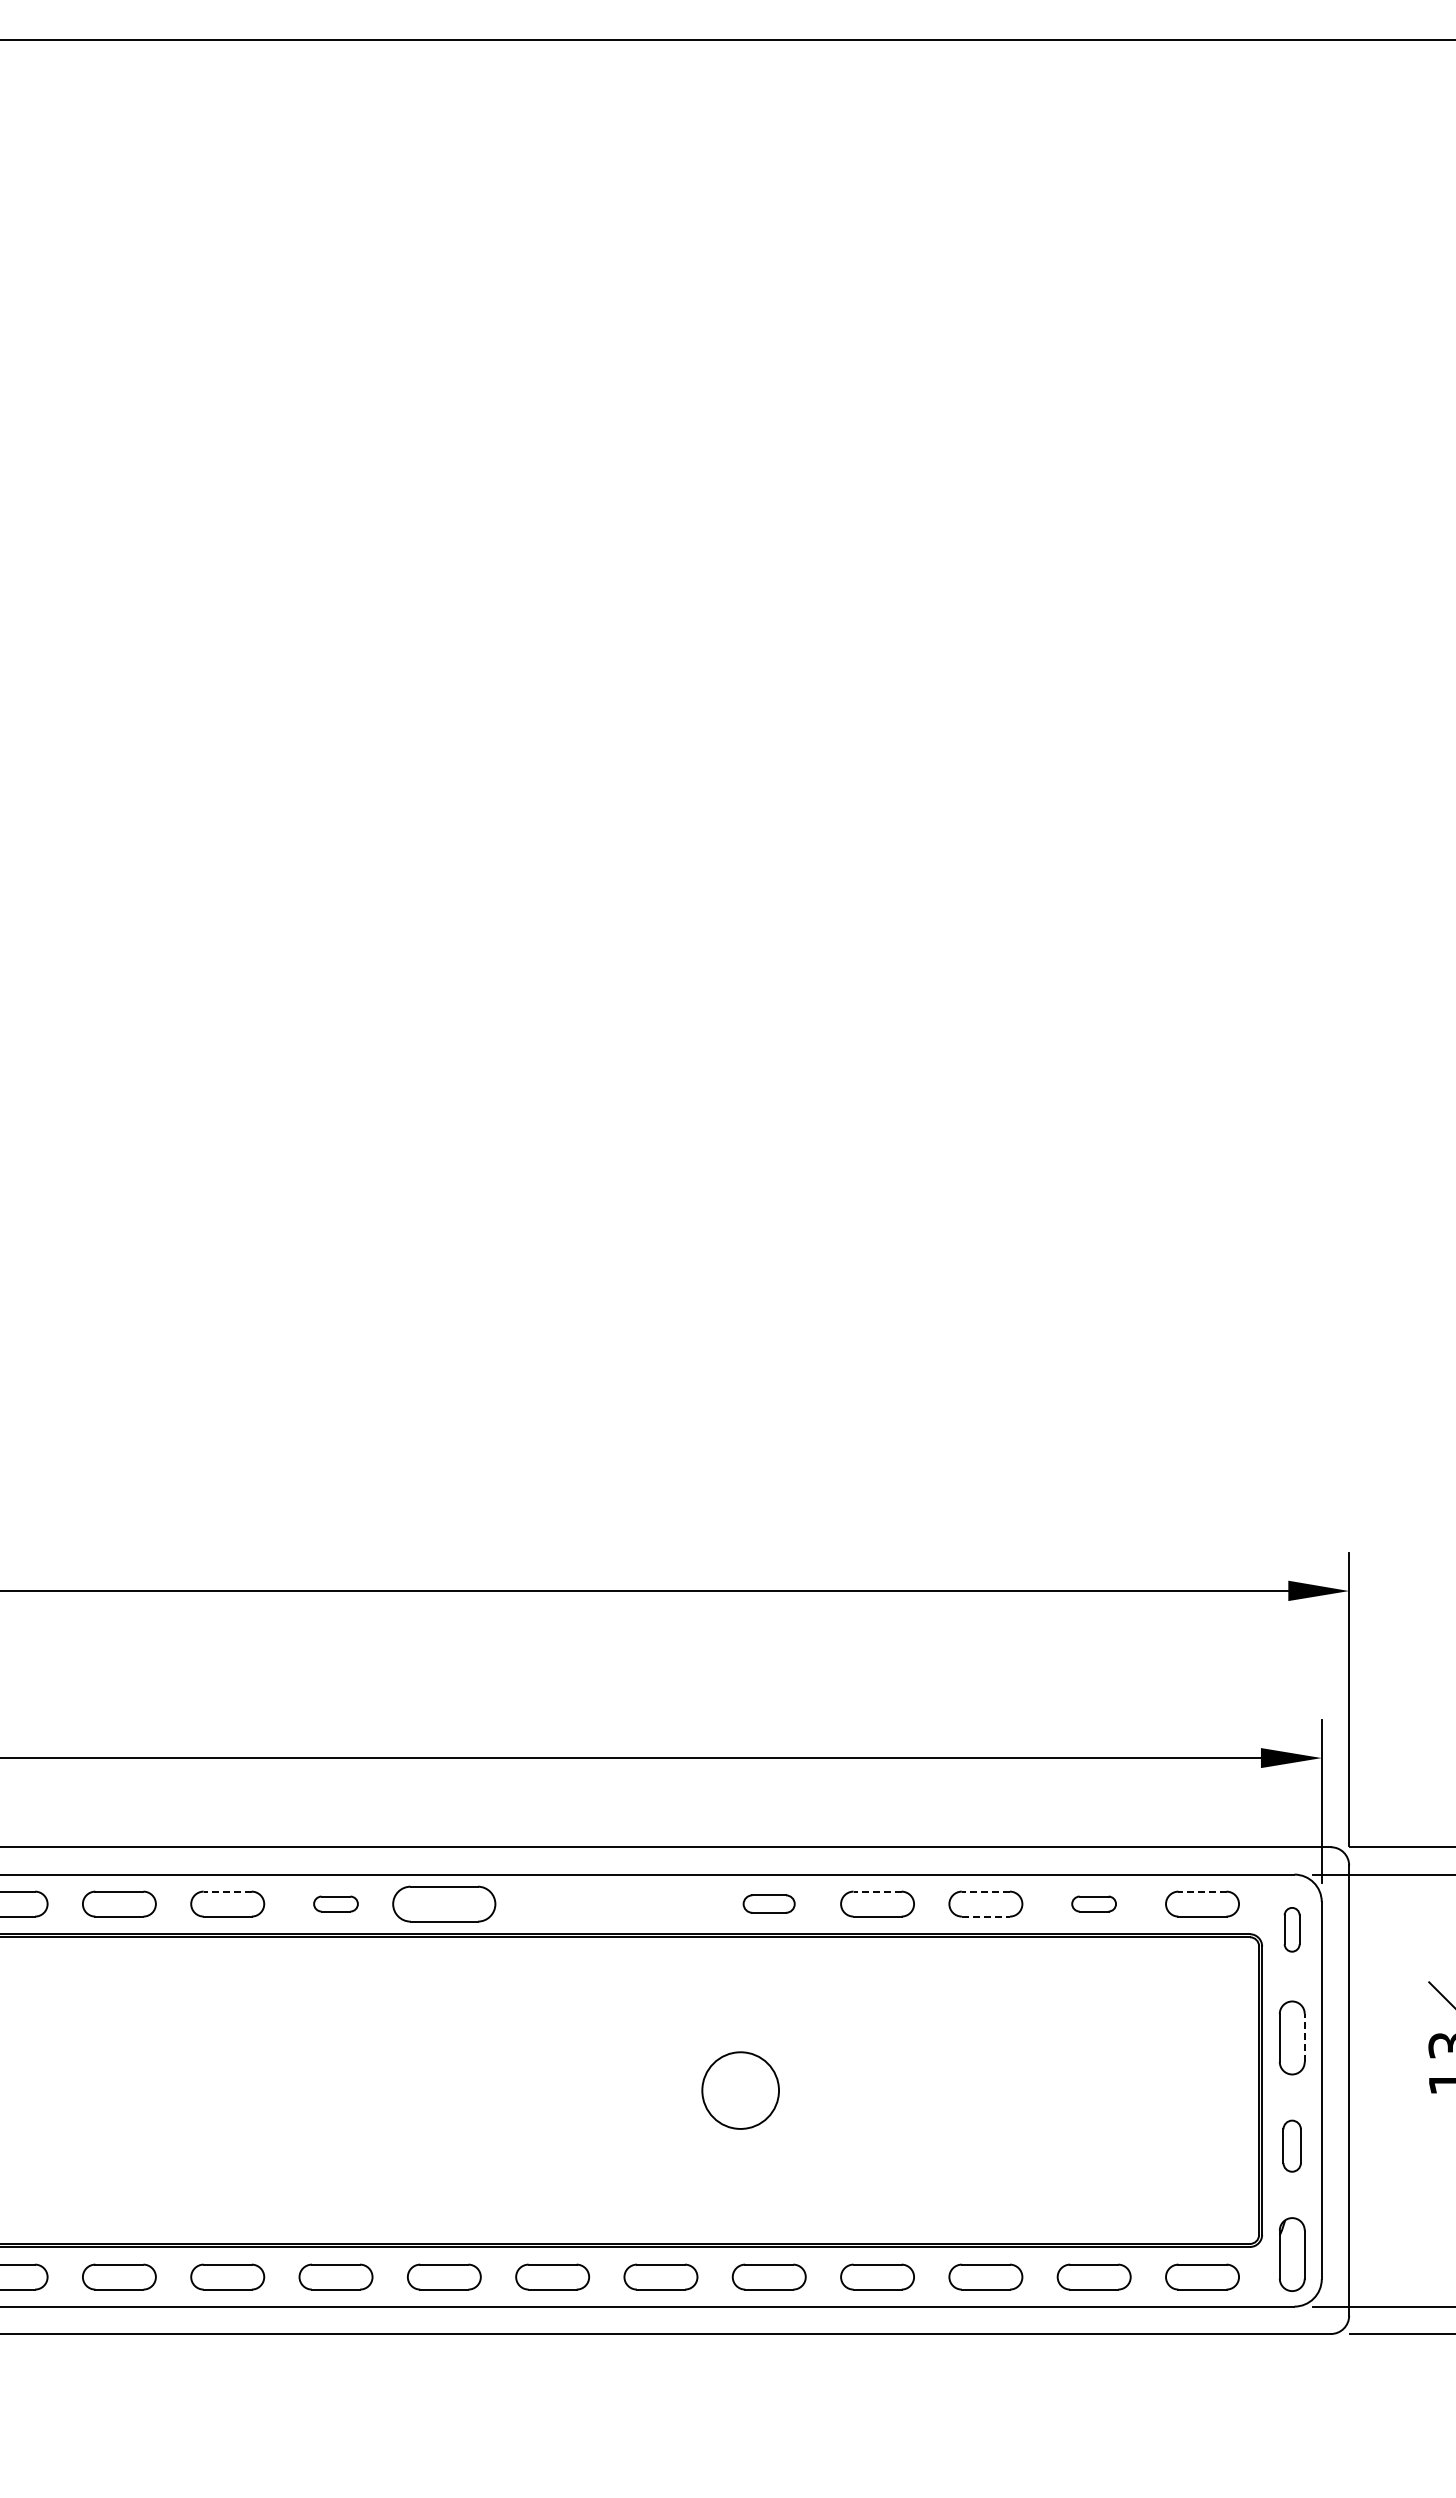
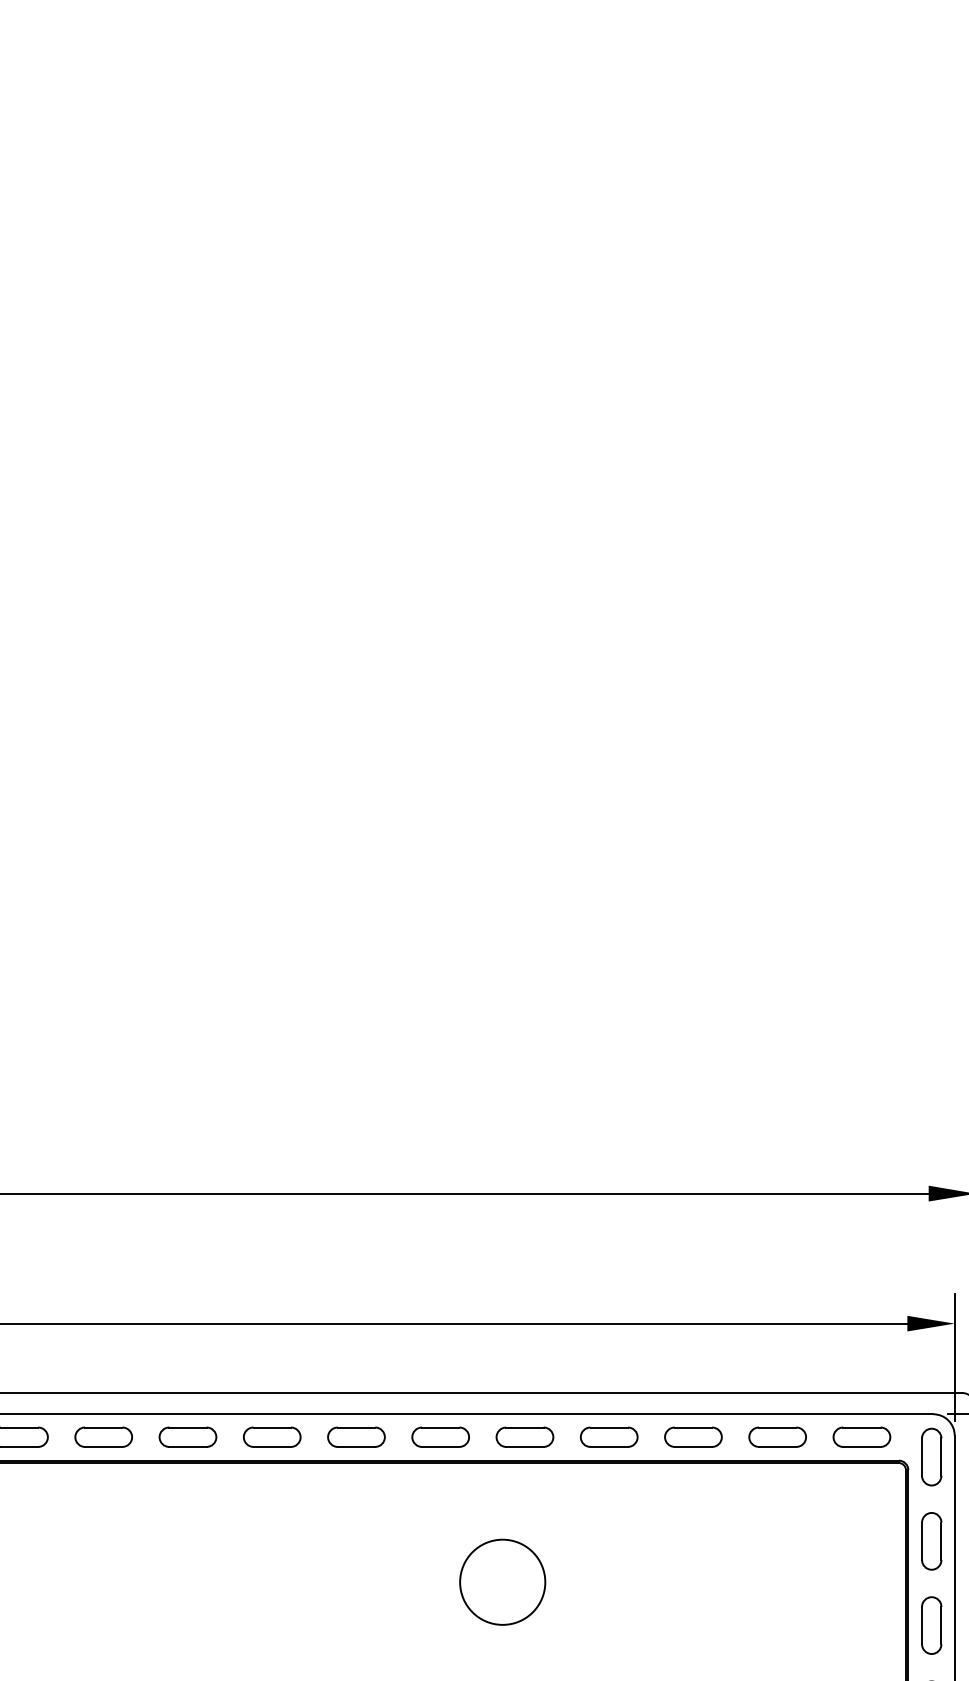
line: (227, 1891) -> (103, 1427), dashed -> solid
line: (877, 1891) -> (609, 1427), dashed -> solid
line: (985, 1891) -> (693, 1427), dashed -> solid
line: (1202, 1891) -> (861, 1427), dashed -> solid
part: (335, 1903) -> (187, 1436), size x1.67
part: (444, 1903) -> (272, 1436), size x0.71
part: (552, 1903) -> (356, 1436), added
part: (660, 1903) -> (440, 1436), added
part: (768, 1903) -> (524, 1436), size x1.43
part: (1093, 1903) -> (777, 1436), size x1.67
line: (986, 1916) -> (693, 1446), dashed -> solid
part: (1291, 1929) -> (931, 1456), size x1.67
line: (1304, 2037) -> (941, 1540), dashed -> solid
circle: (740, 2090) -> (502, 1582), size x1.43
part: (1291, 2145) -> (931, 1624), size x1.43

